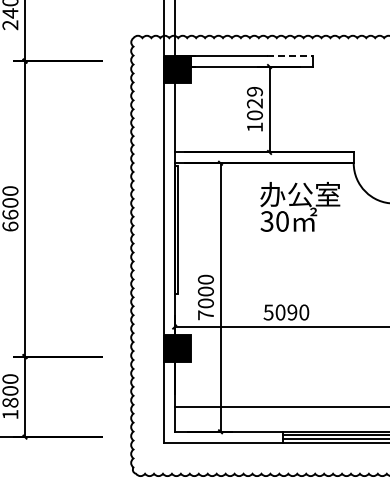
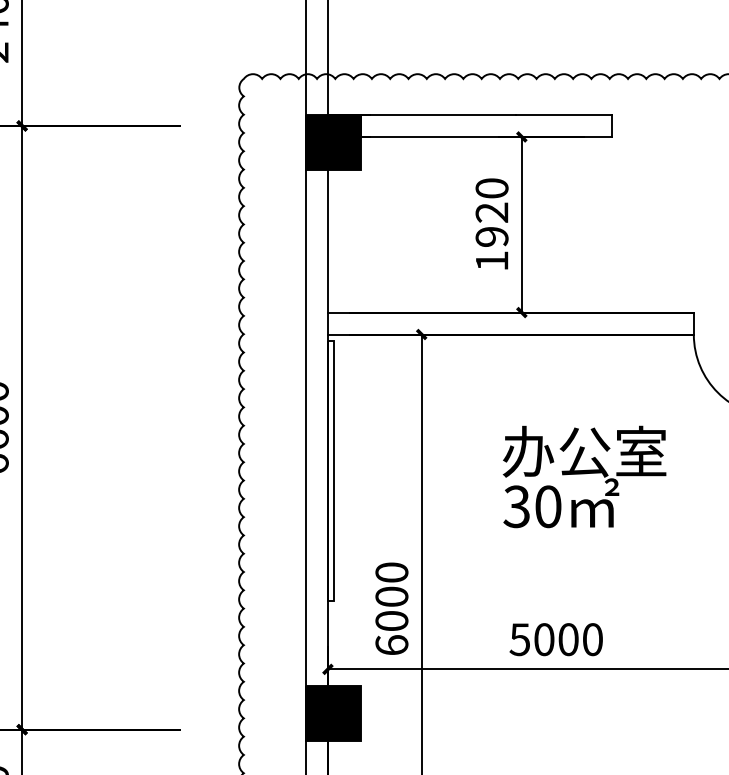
line: (290, 55) -> (564, 114), dashed -> solid
text: (254, 103) -> (491, 212), 1029 -> 1920
text: (300, 206) -> (585, 476), moved
text: (292, 312) -> (568, 639), 5090 -> 5000
text: (205, 315) -> (390, 645), 7000 -> 6000

